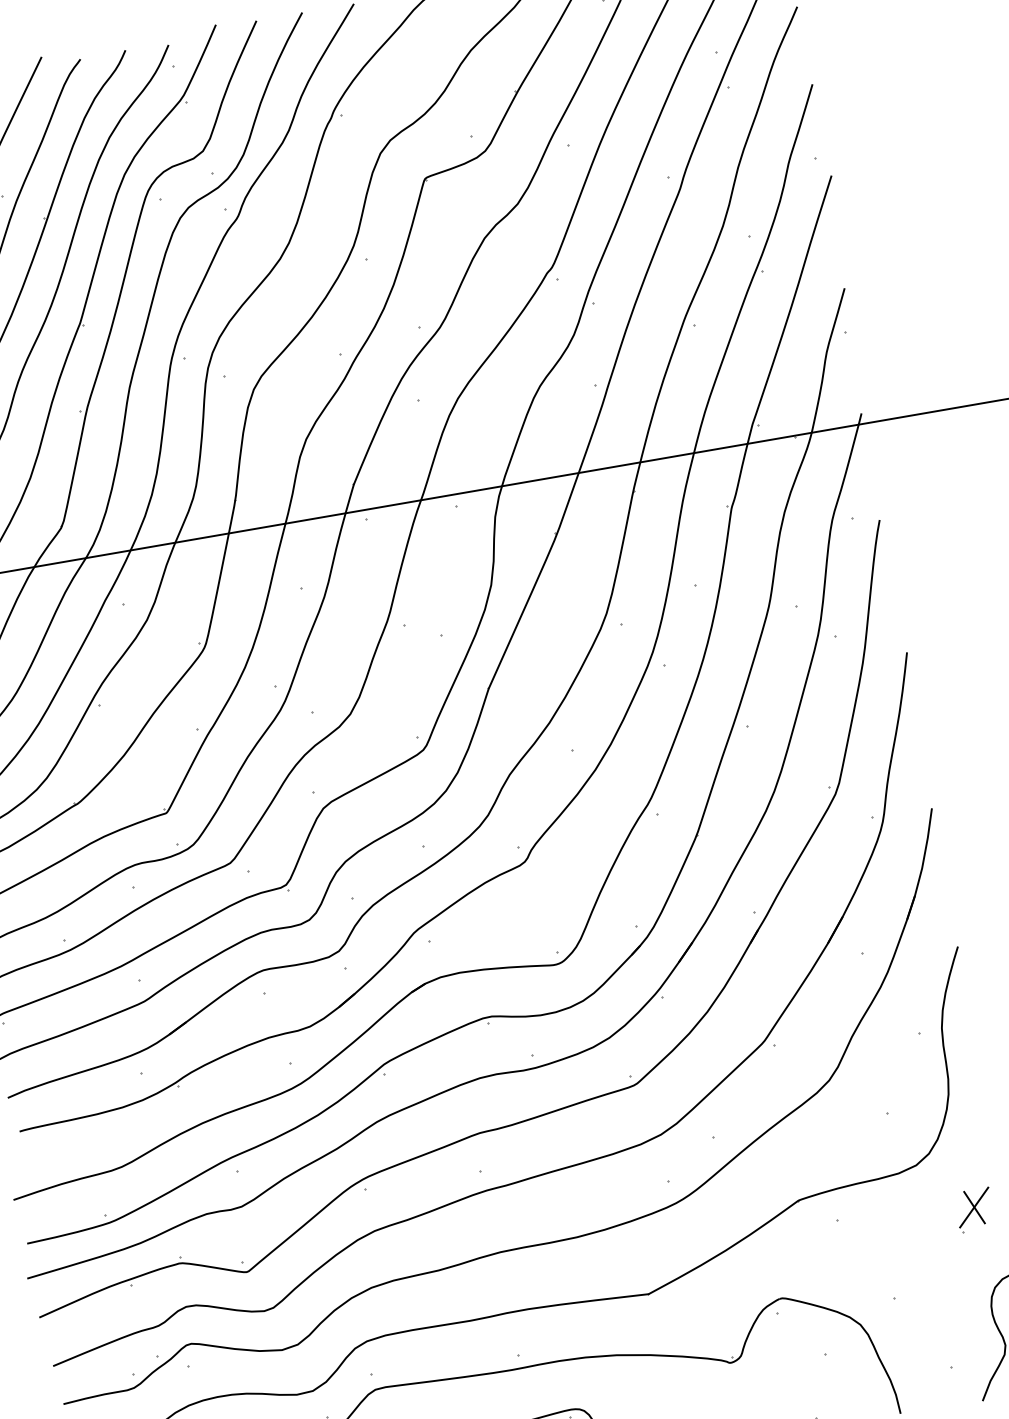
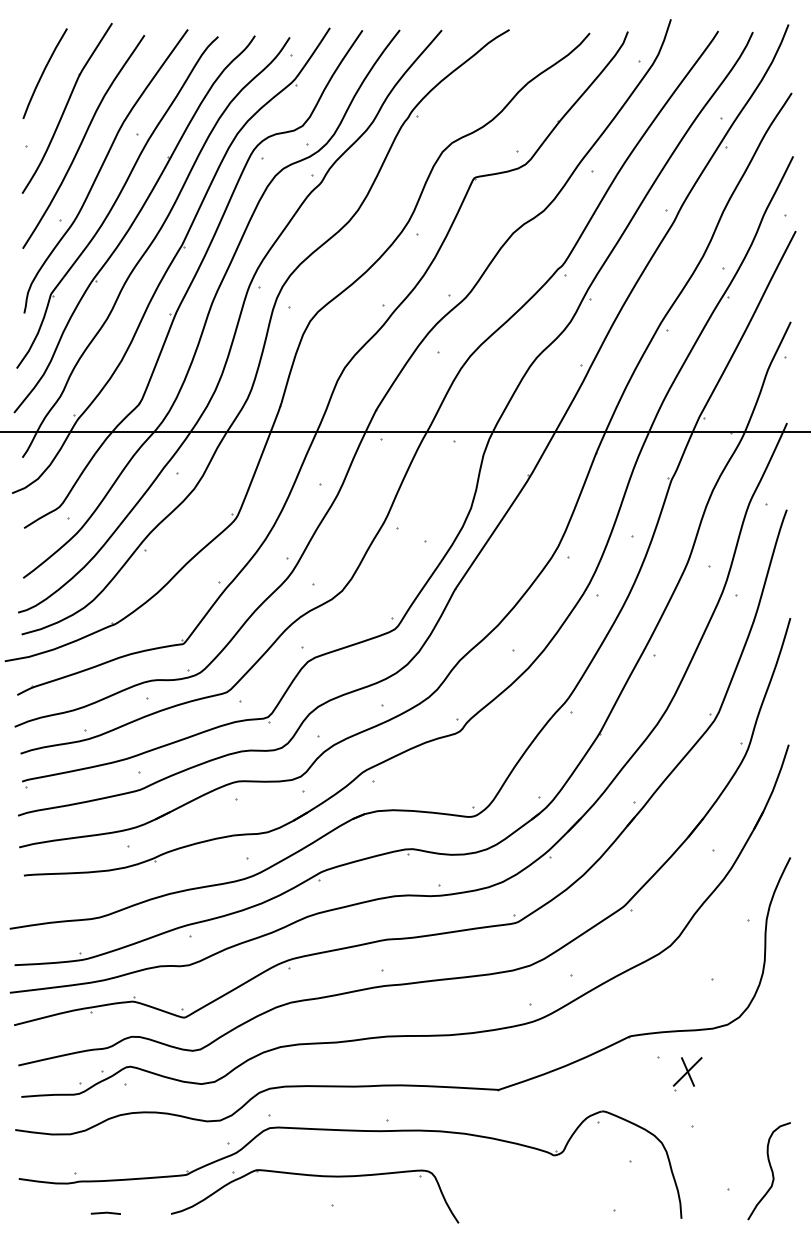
part: (974, 1210) -> (687, 1074), moved

